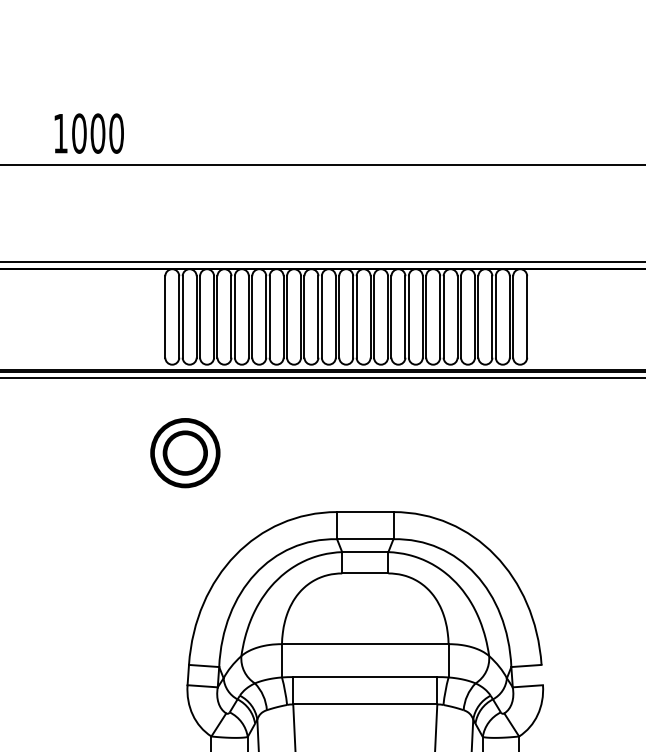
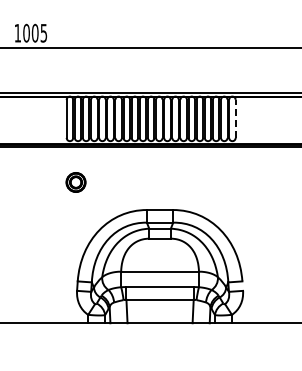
text: (115, 131) -> (43, 32), 1000 -> 1005
line: (526, 316) -> (235, 118), solid -> dashed
part: (184, 453) -> (75, 182), size x0.6

